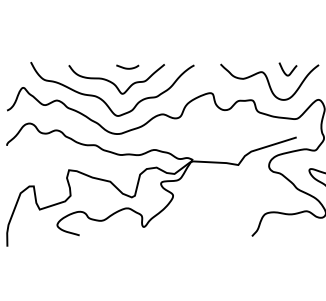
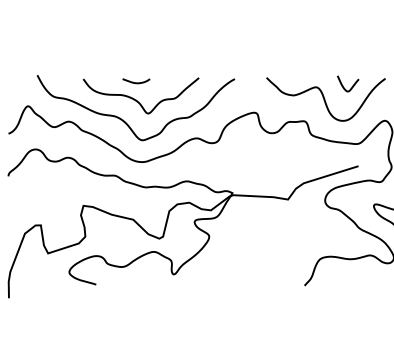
part: (127, 67) -> (136, 81), moved

